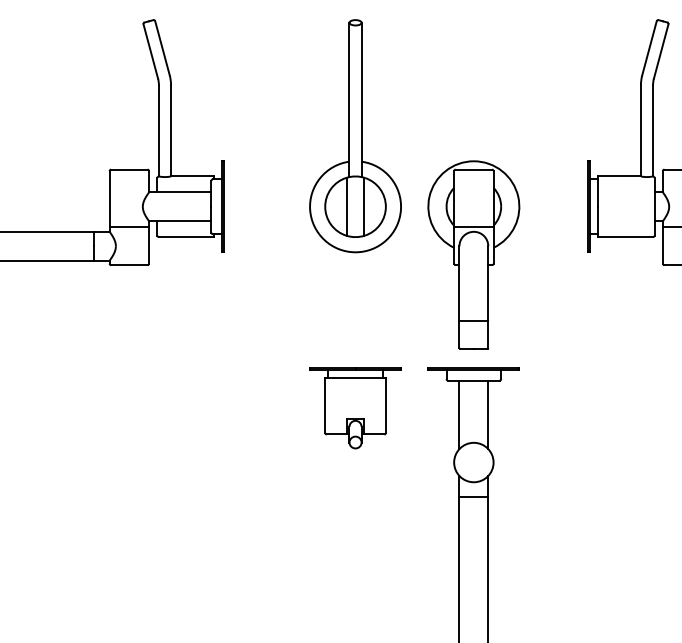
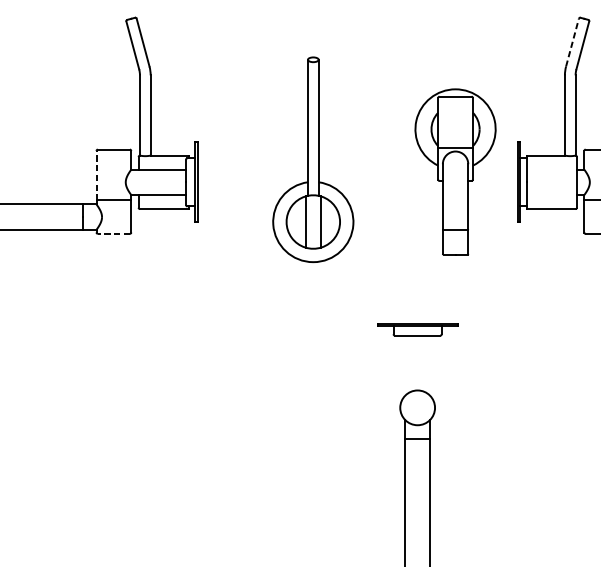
line: (649, 47) -> (572, 41), solid -> dashed
part: (355, 136) -> (313, 160), moved
line: (109, 198) -> (96, 175), solid -> dashed
part: (473, 254) -> (455, 171), moved
line: (128, 265) -> (113, 234), solid -> dashed
part: (355, 408) -> (313, 360), removed
line: (459, 414) -> (404, 365), removed
line: (488, 414) -> (430, 365), removed

